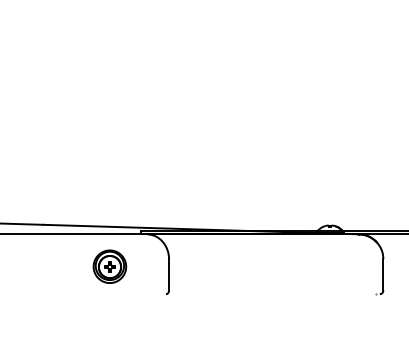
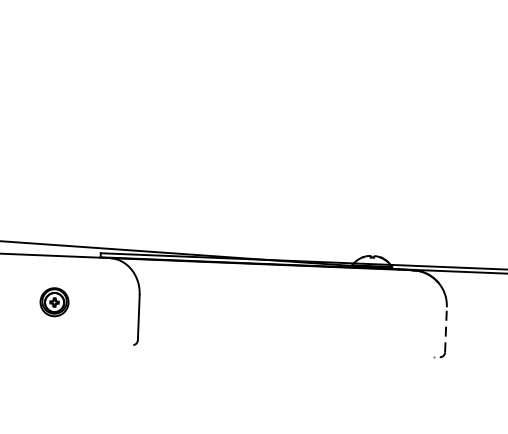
part: (109, 266) -> (53, 302), size x0.6
line: (383, 274) -> (446, 329), solid -> dashed

